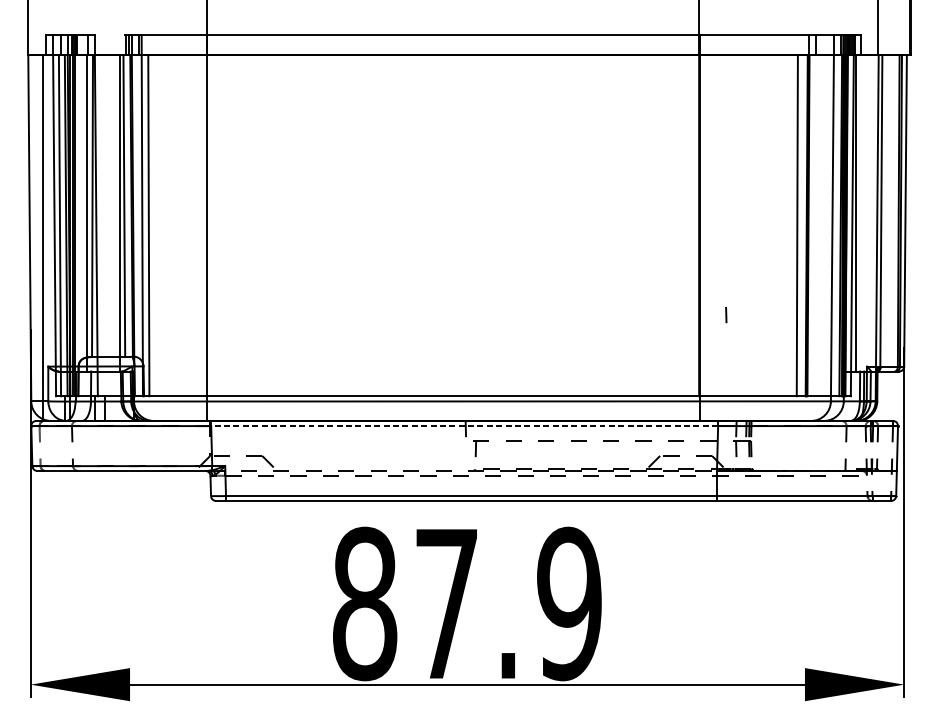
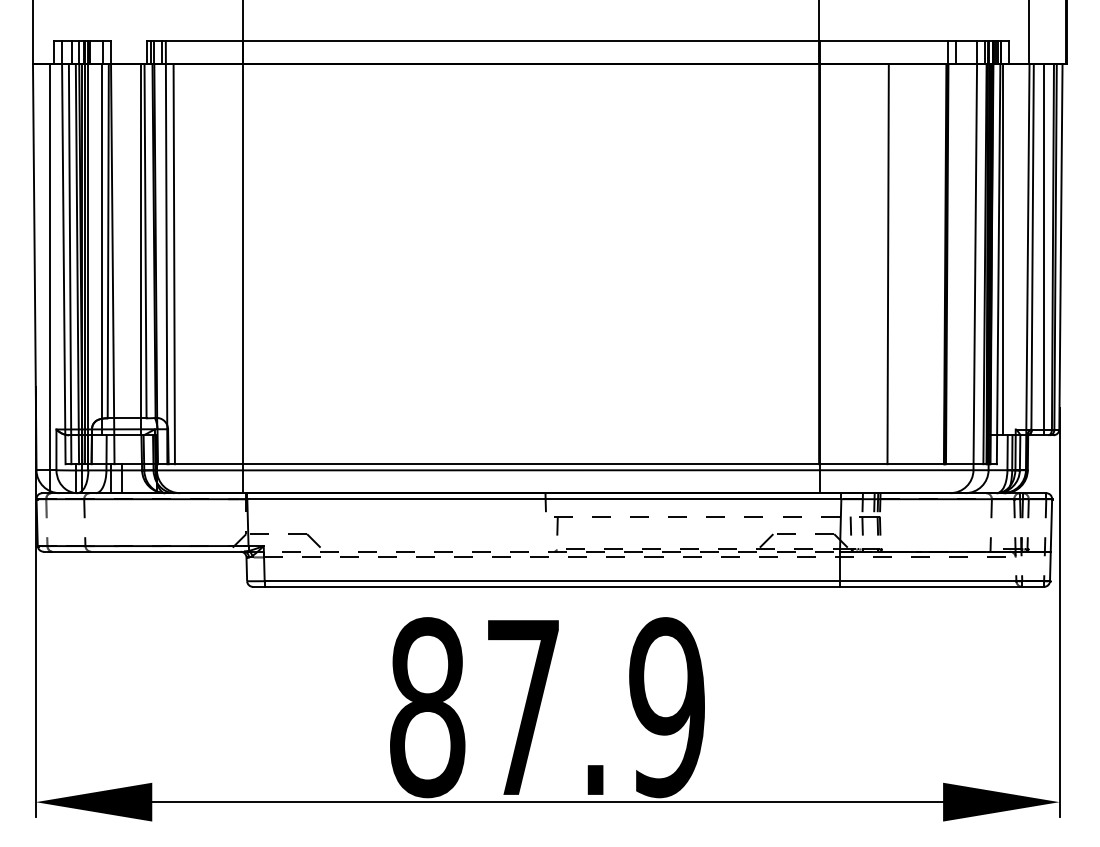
line: (891, 213) -> (1044, 249), added
line: (796, 225) -> (887, 264), moved
line: (725, 314) -> (850, 525), moved
line: (463, 426) -> (543, 499), dashed -> solid

